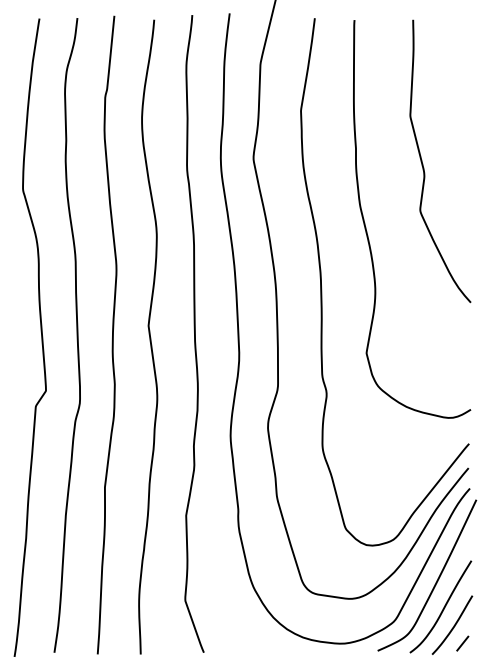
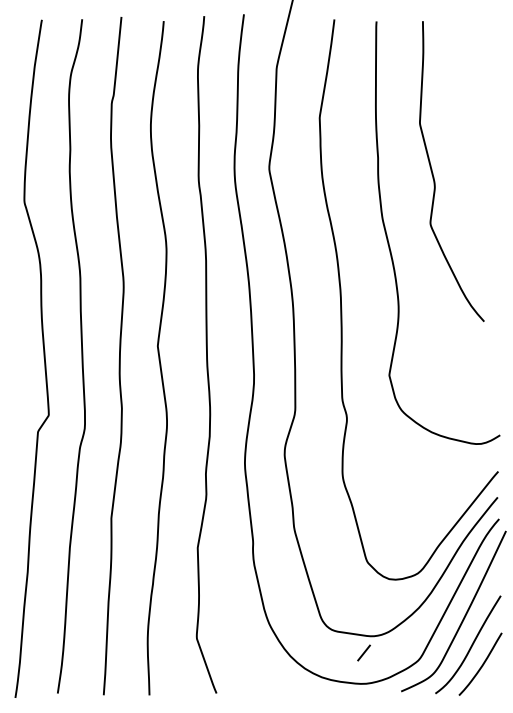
curve: (424, 167) -> (434, 178), moved
line: (462, 643) -> (363, 652), moved

